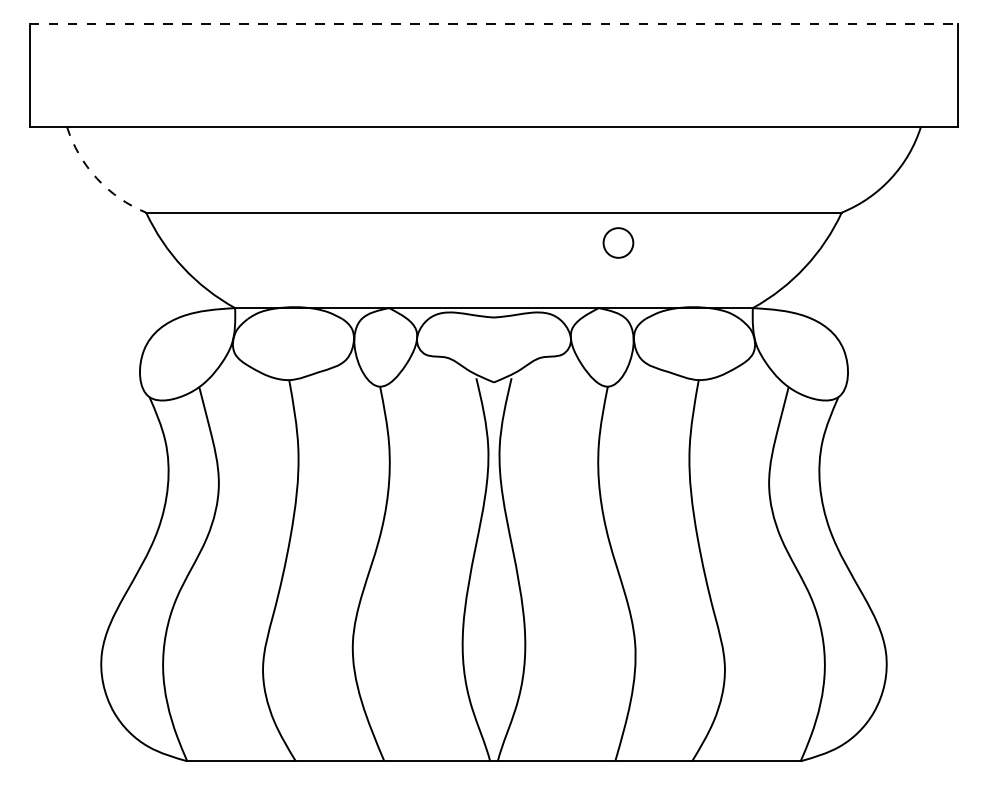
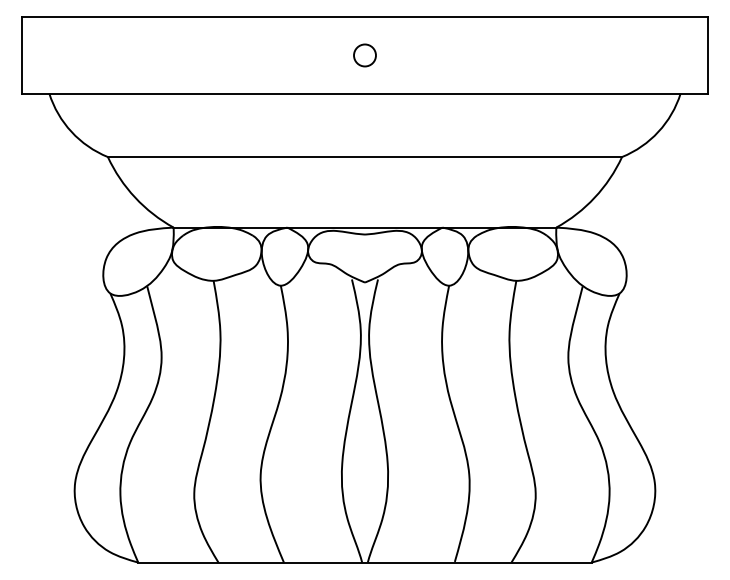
line: (494, 23) -> (365, 17), dashed -> solid
arc: (96, 178) -> (71, 131), dashed -> solid
circle: (617, 243) -> (364, 55), moved

